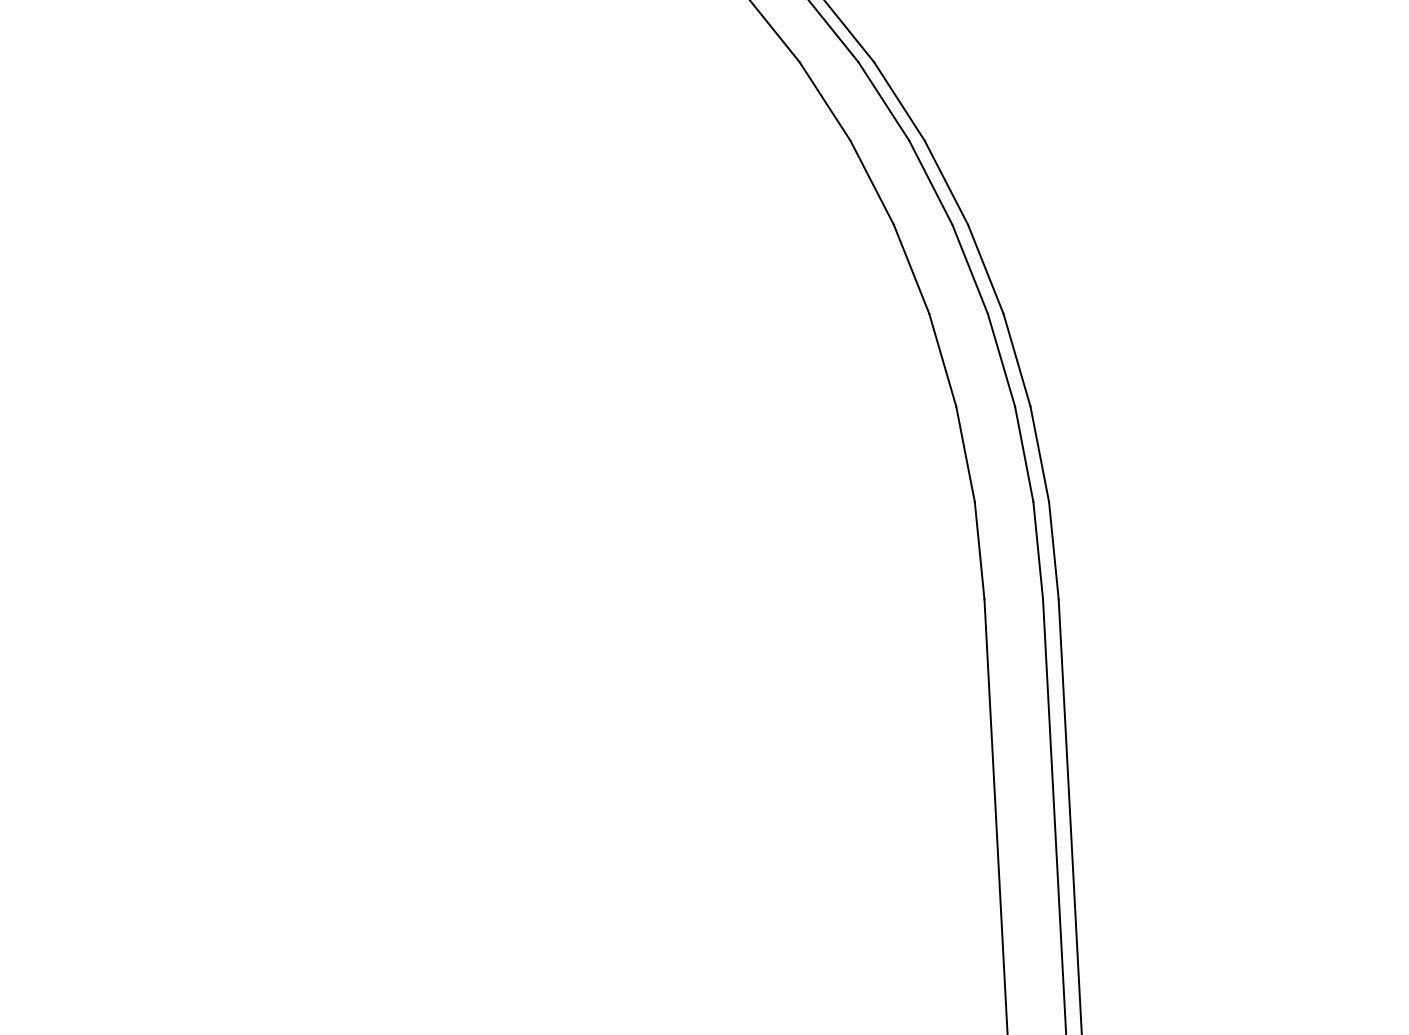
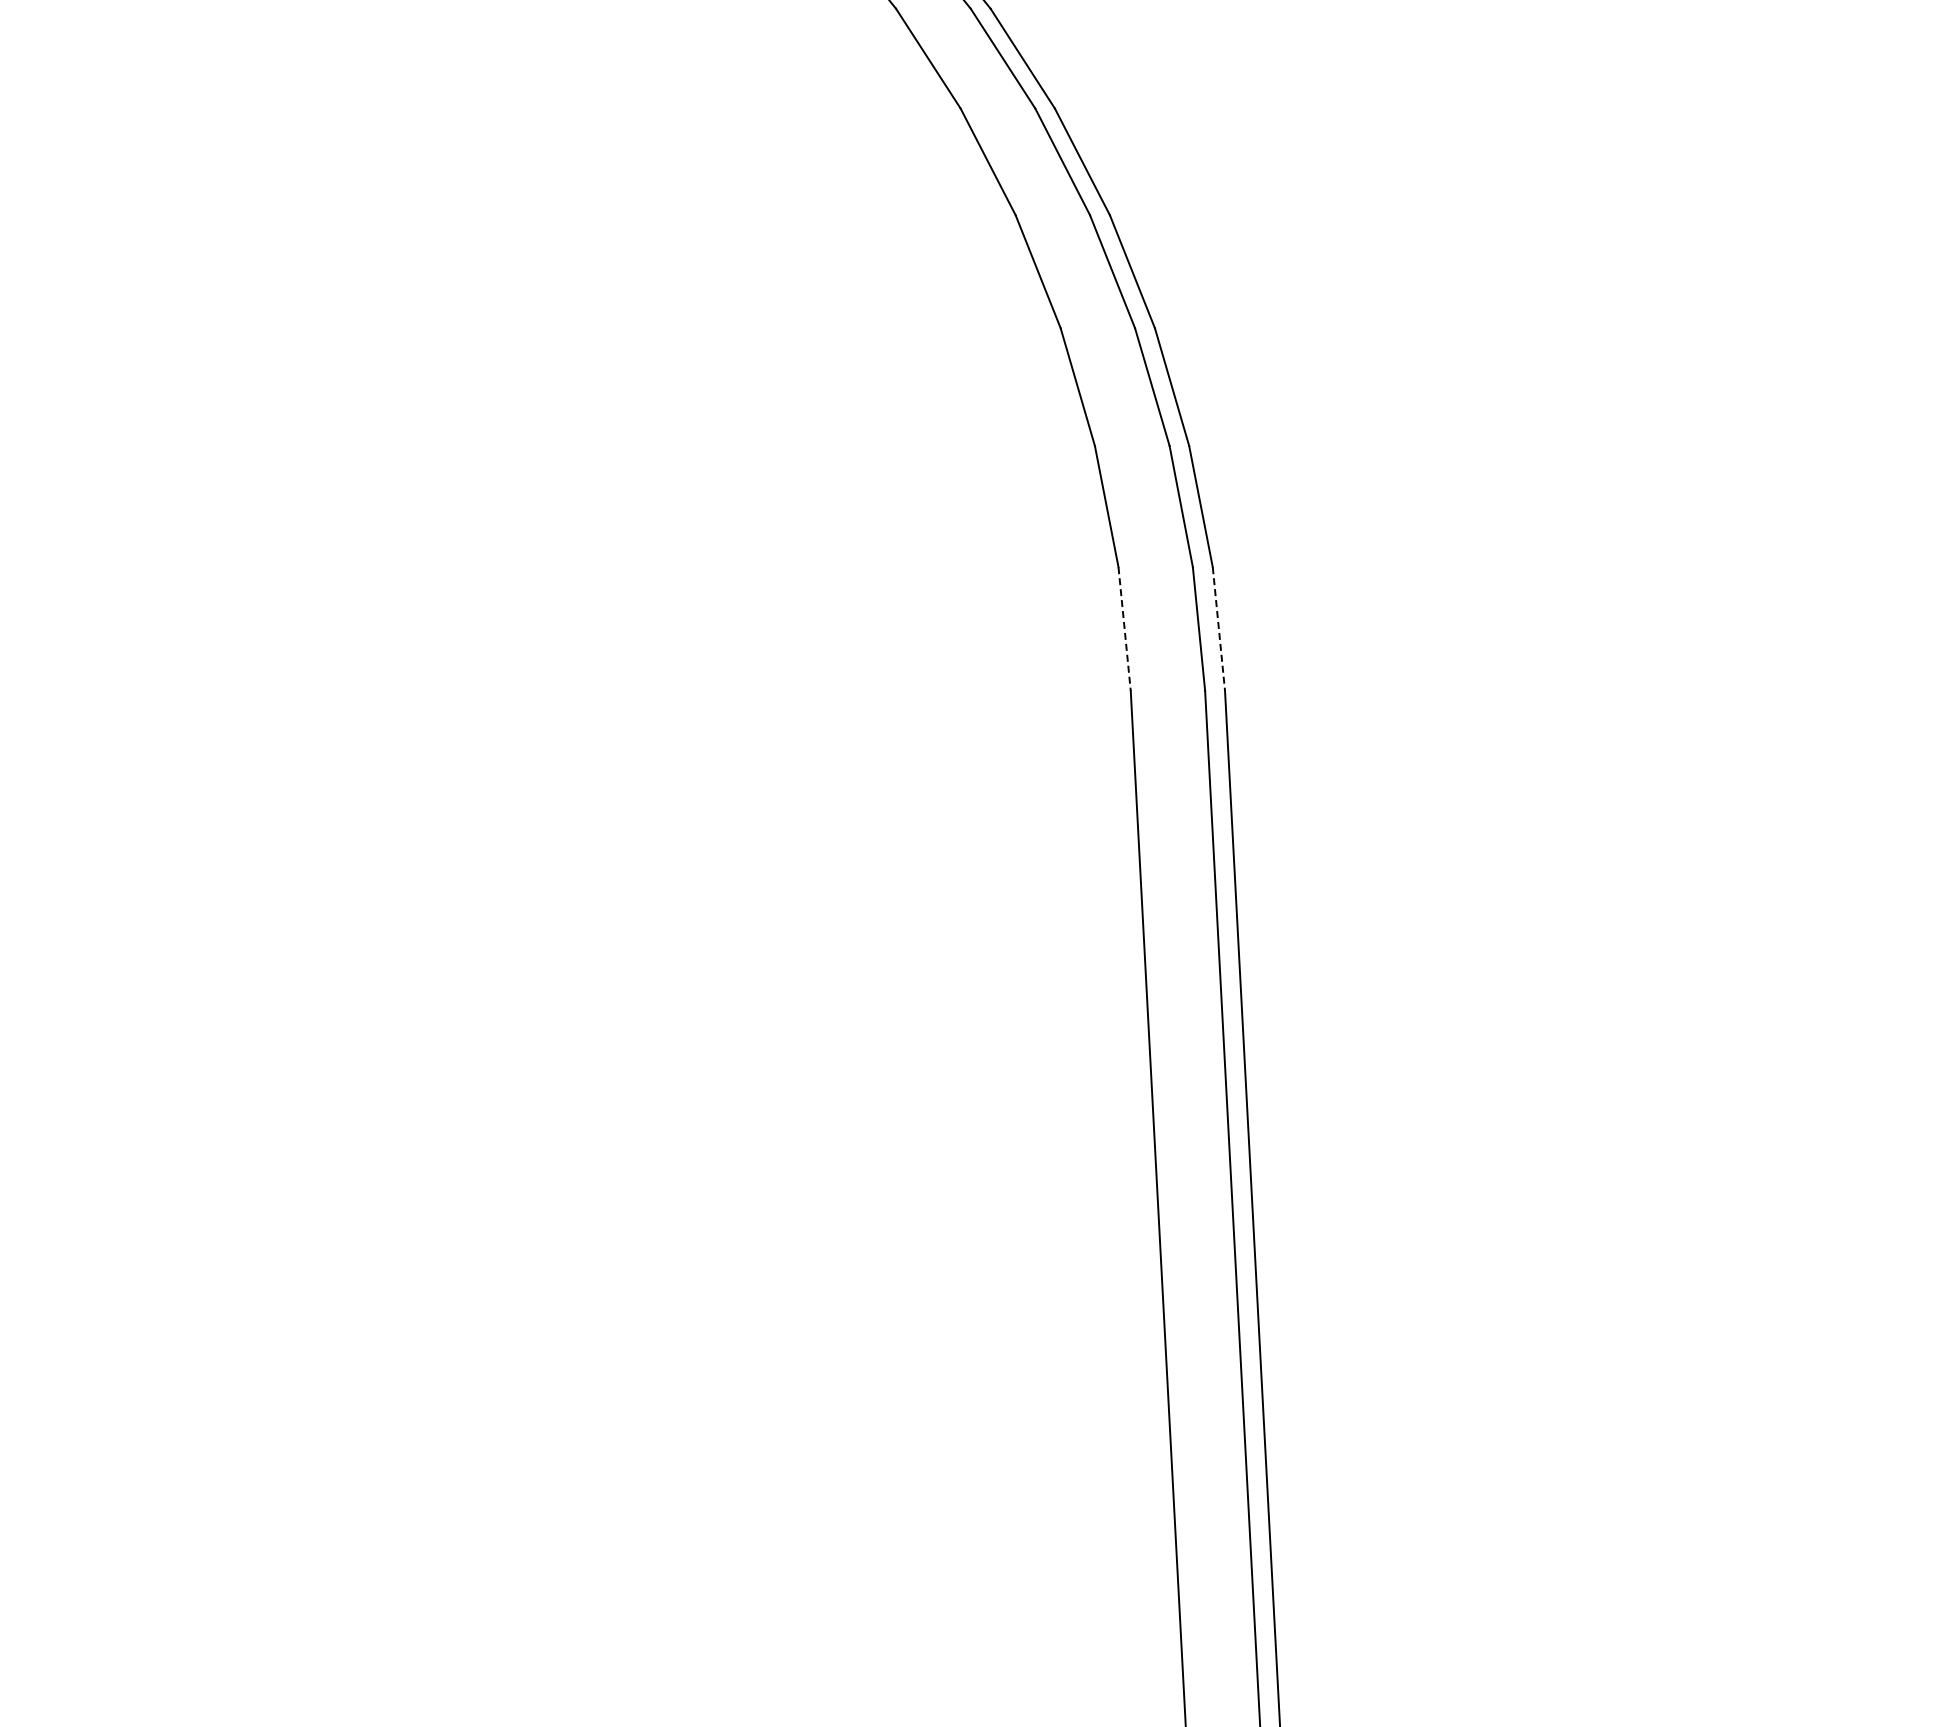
line: (979, 551) -> (1124, 629), solid -> dashed
line: (1053, 551) -> (1218, 629), solid -> dashed

